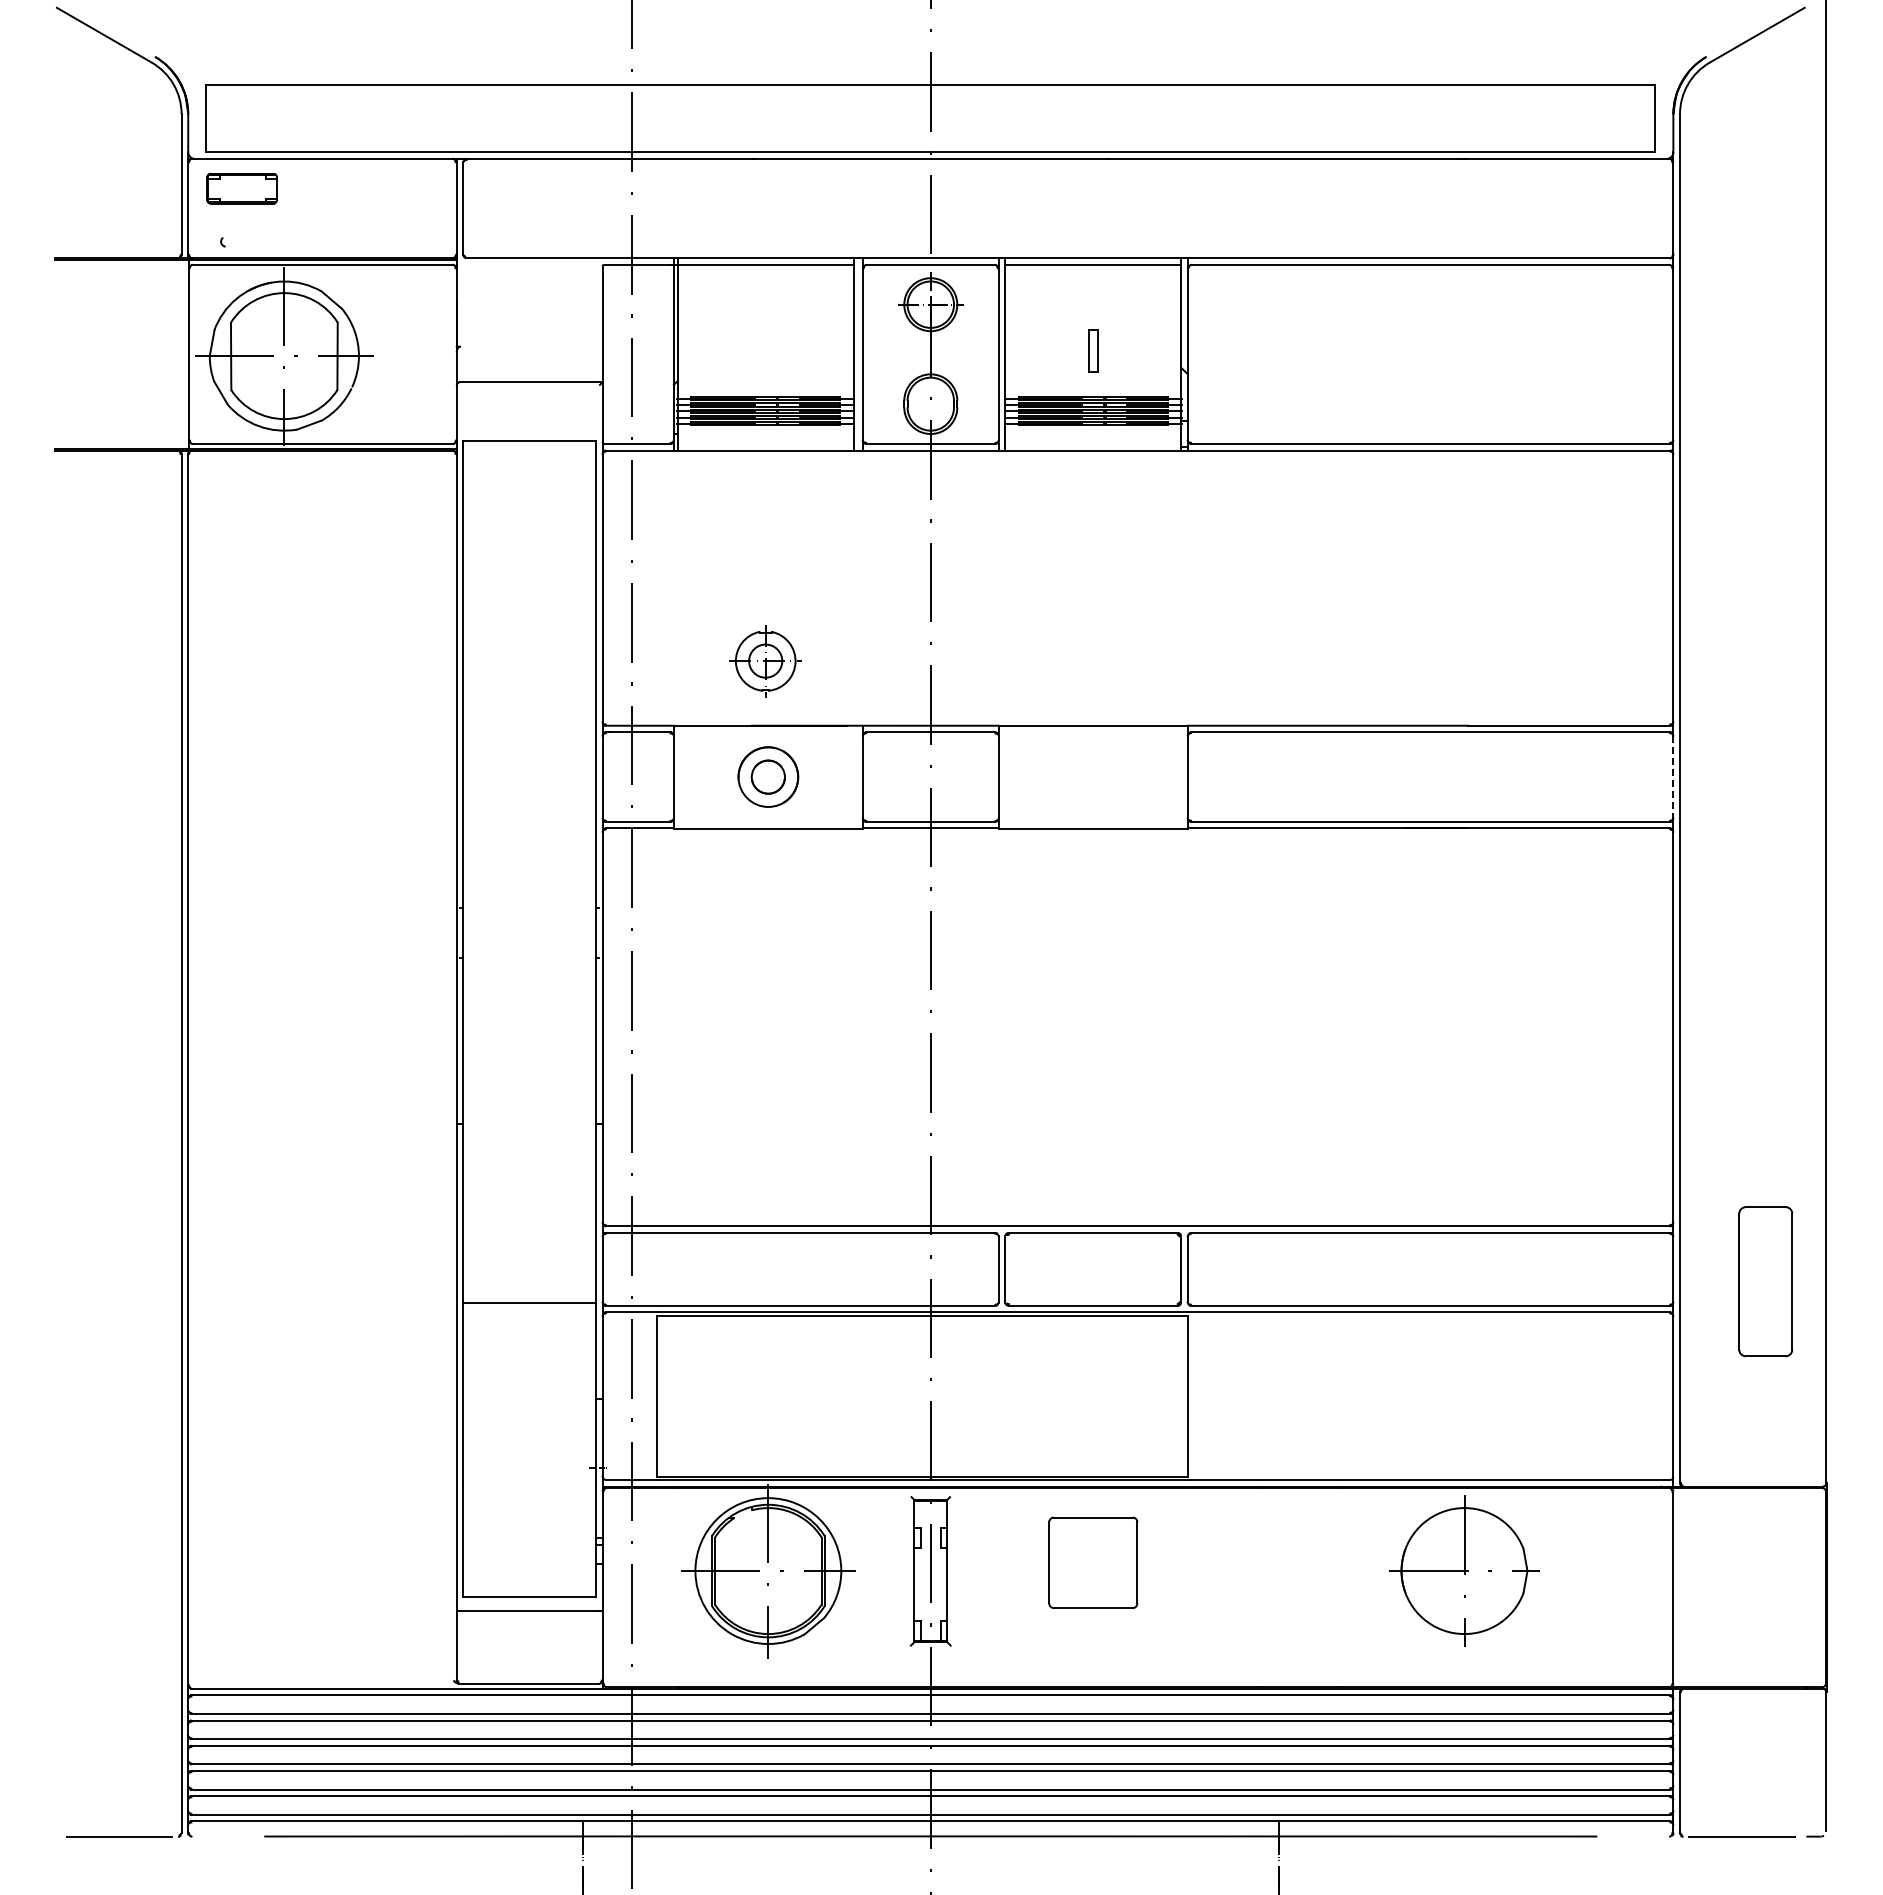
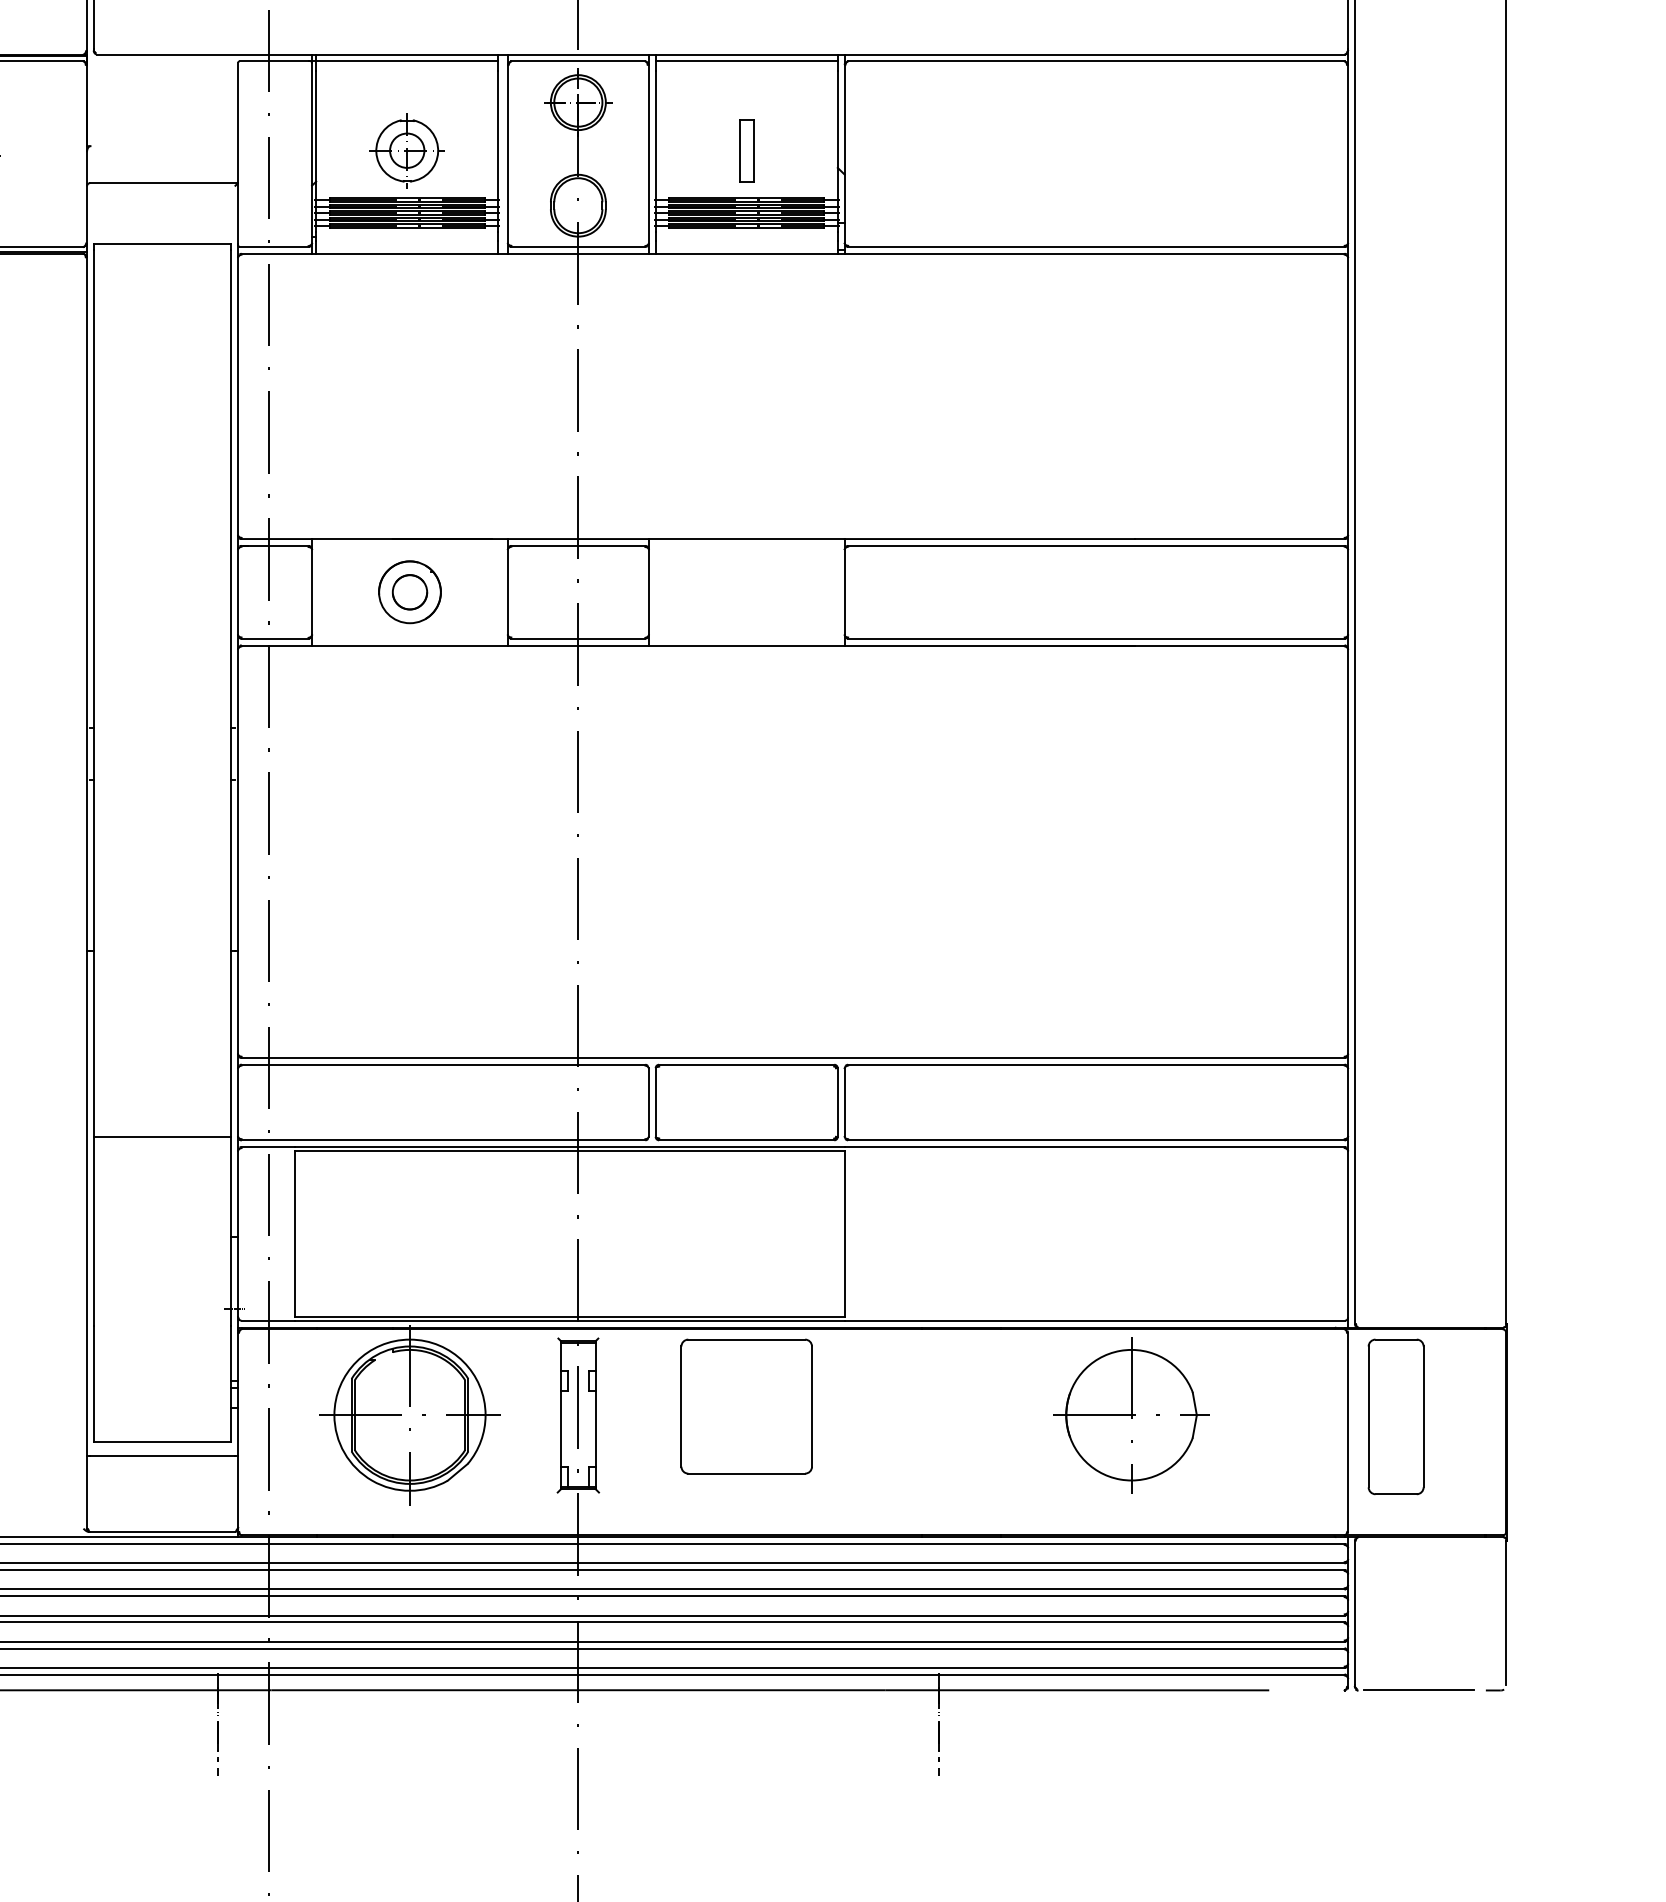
part: (1093, 350) -> (747, 150), size x1.43
part: (765, 661) -> (407, 151), moved
line: (1673, 777) -> (1348, 592), dashed -> solid
part: (1765, 1281) -> (1395, 1416), moved
part: (1093, 1562) -> (747, 1406), size x1.43

